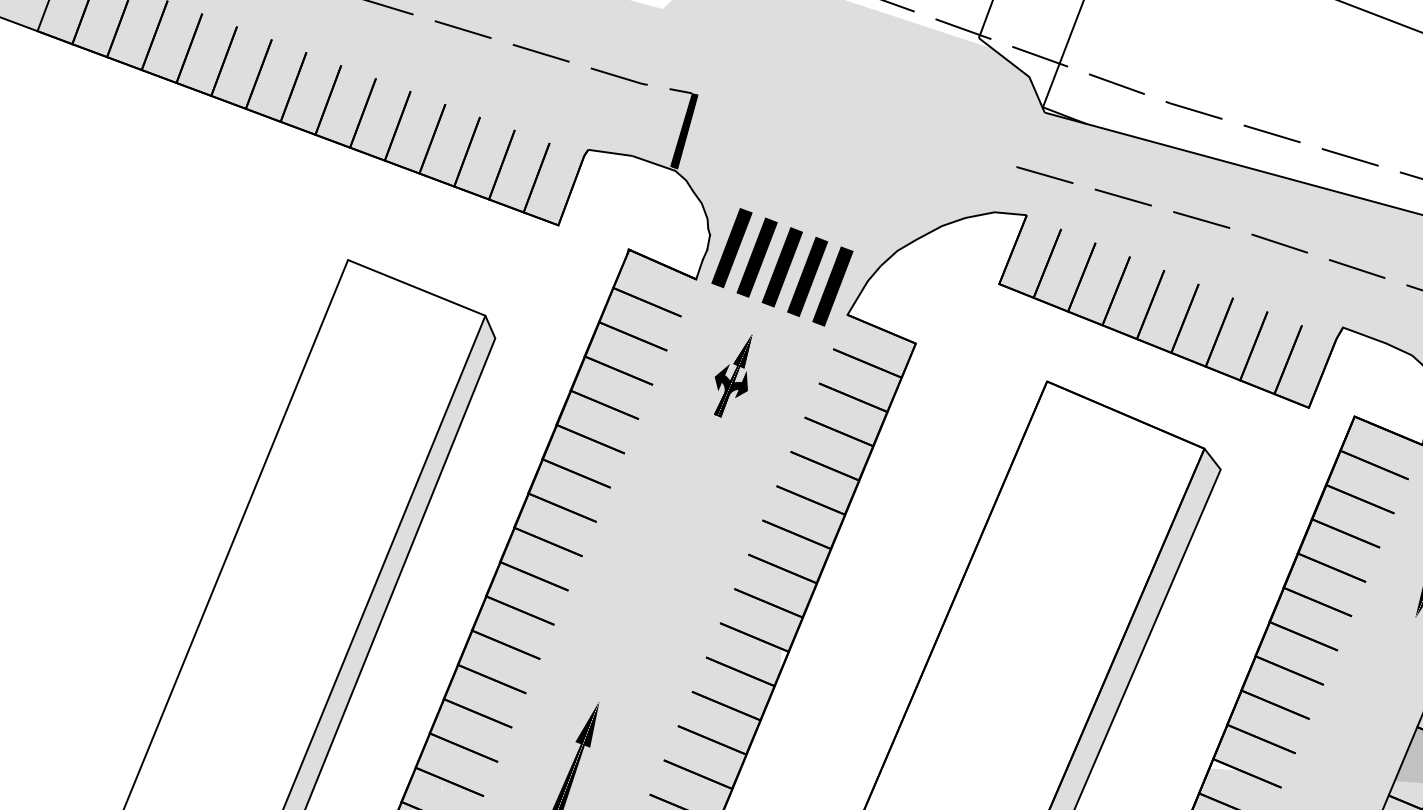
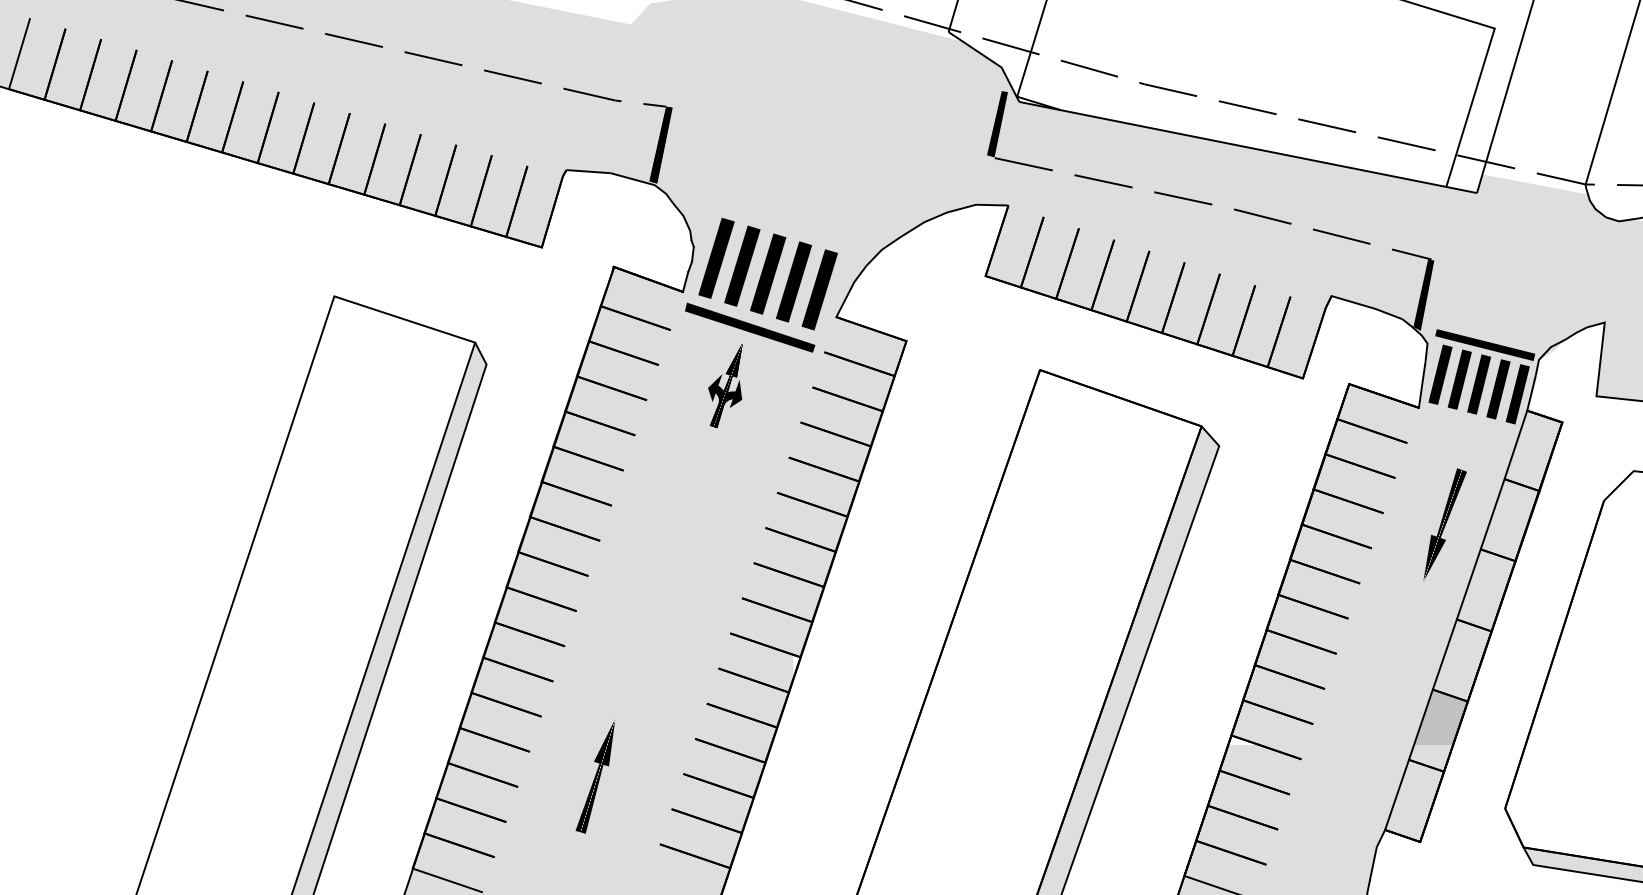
fill: (1021, 133) -> (997, 124), added
fill: (760, 319) -> (749, 327), added

